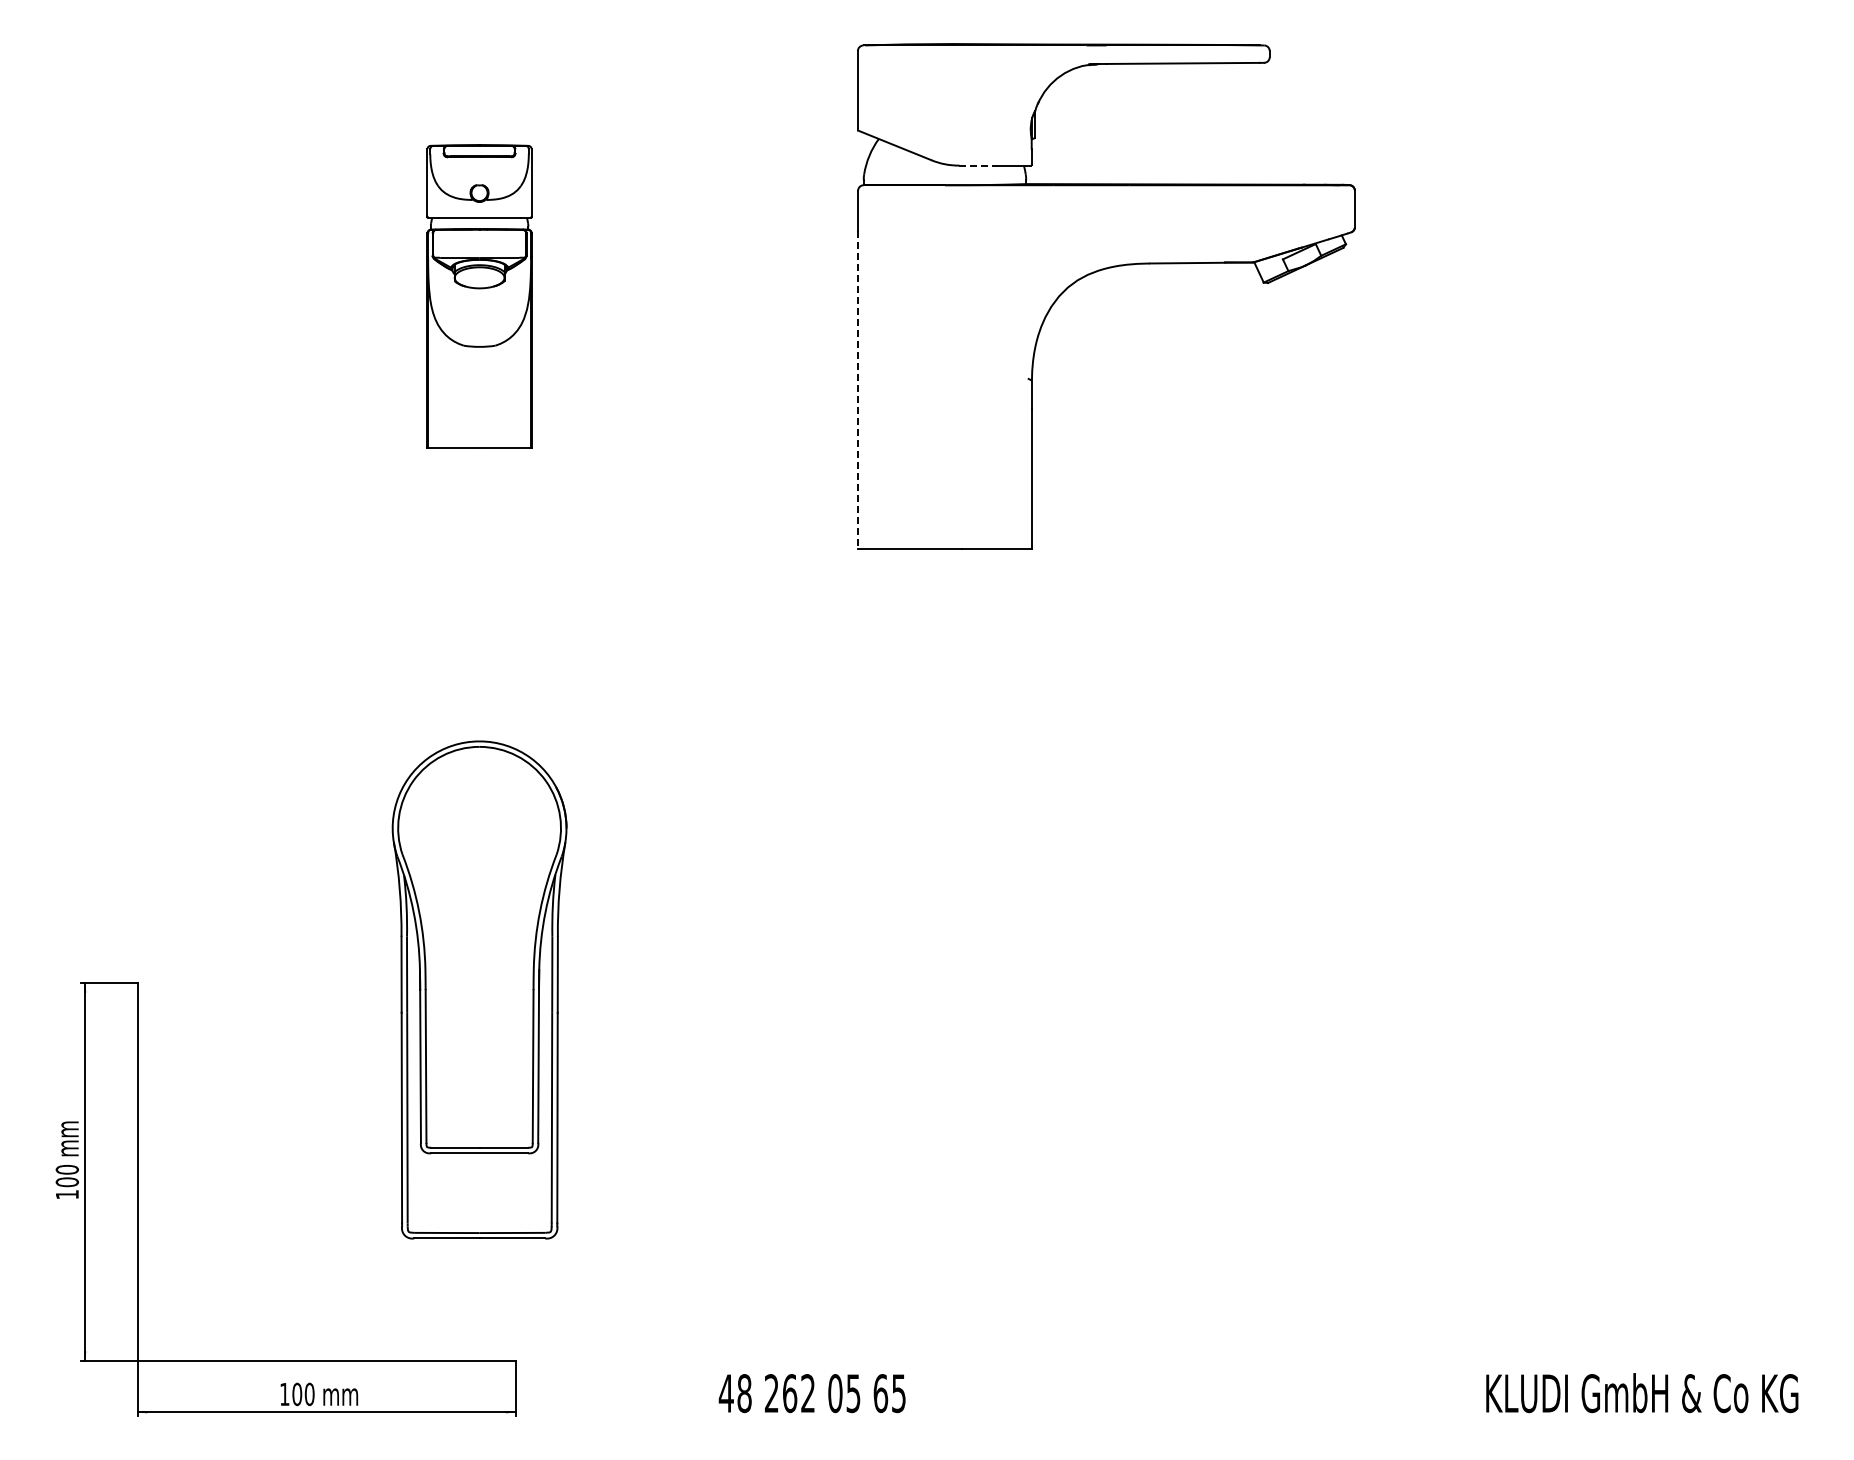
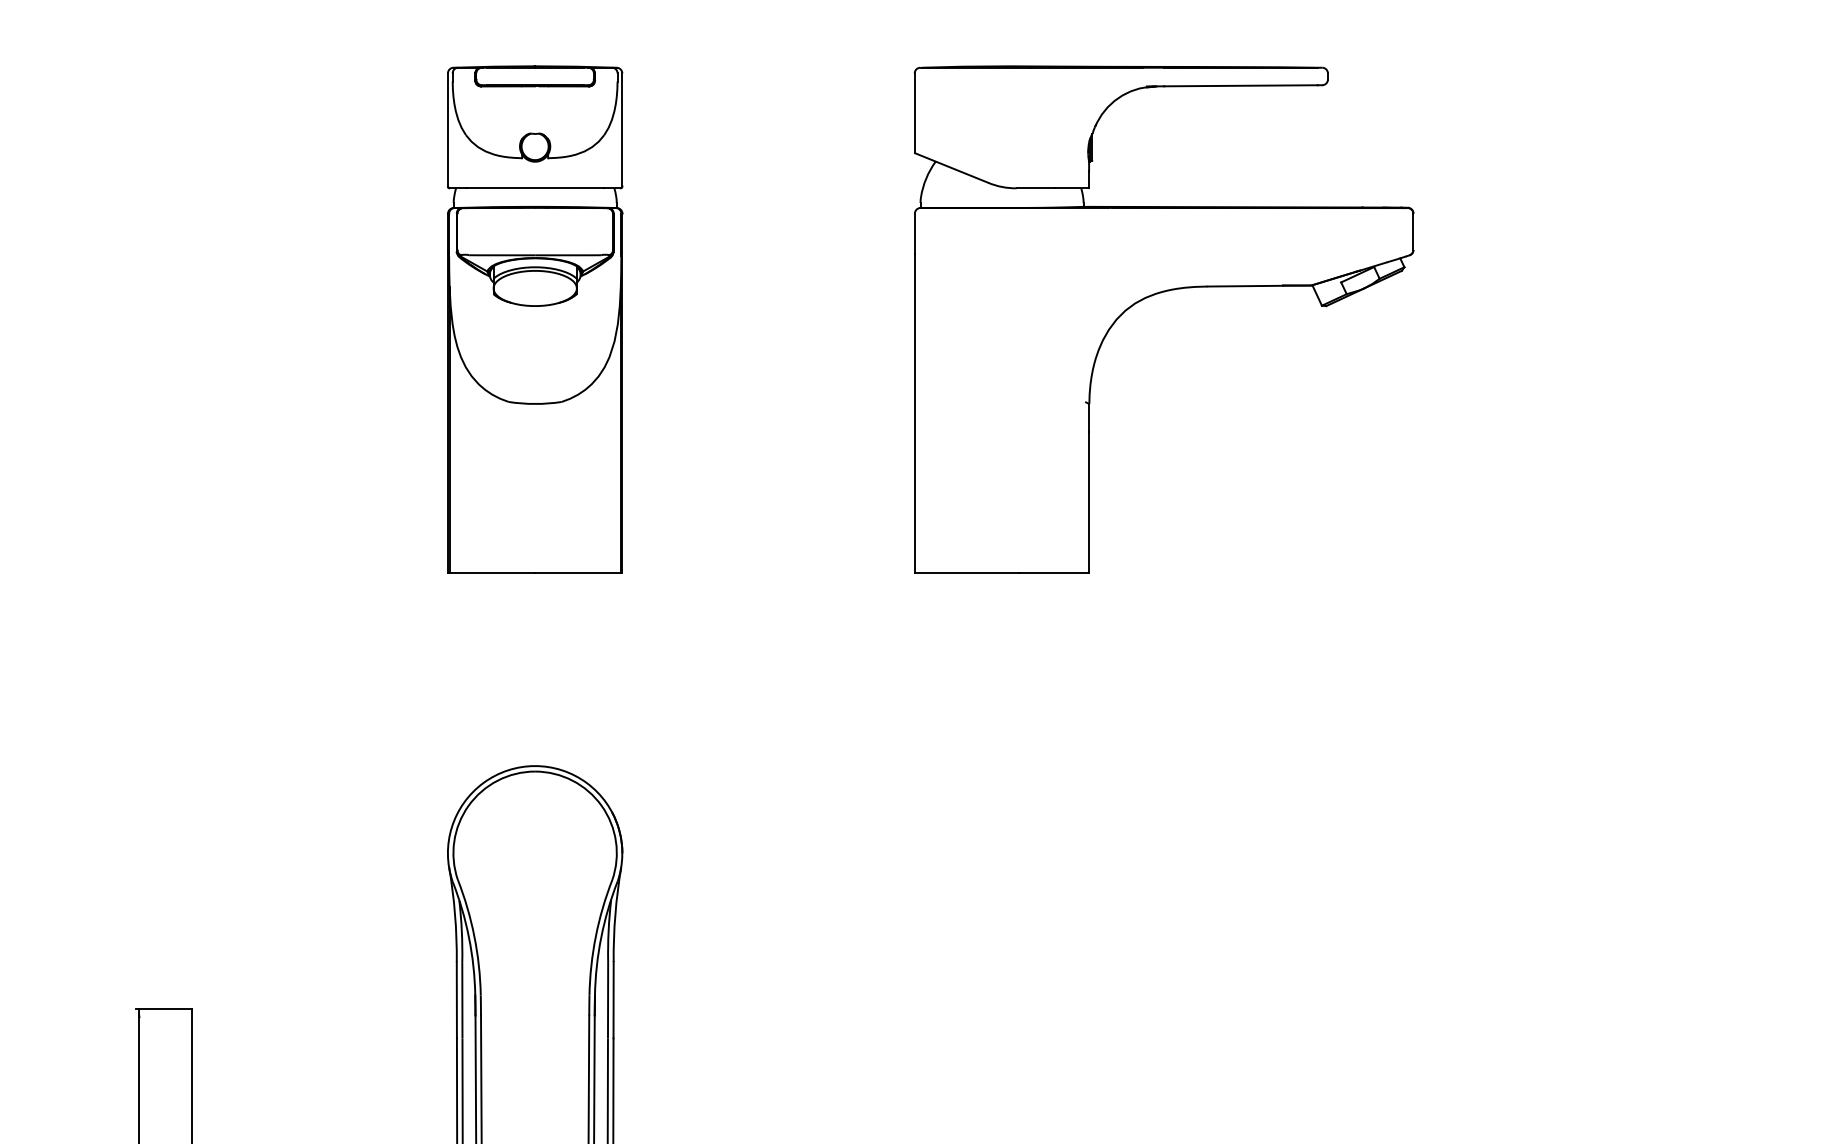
line: (978, 165) -> (1035, 188), dashed -> solid
part: (479, 296) -> (535, 319), size x1.67
line: (858, 390) -> (915, 413), dashed -> solid

